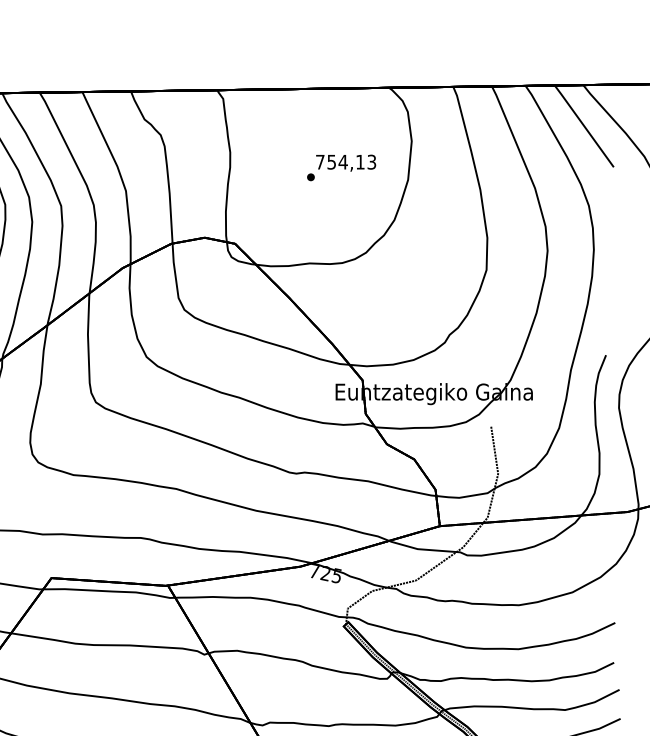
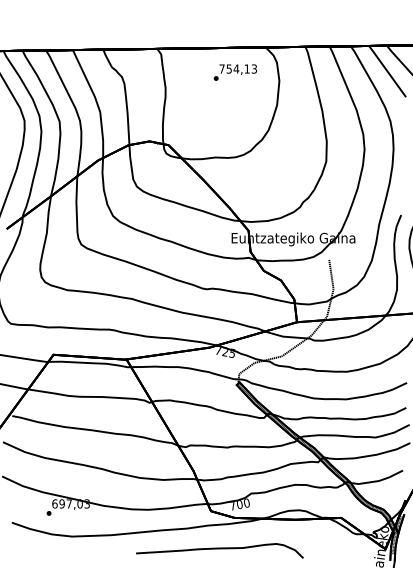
text: (340, 167) -> (234, 72), moved

